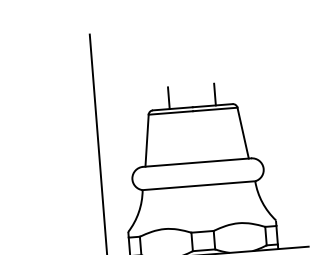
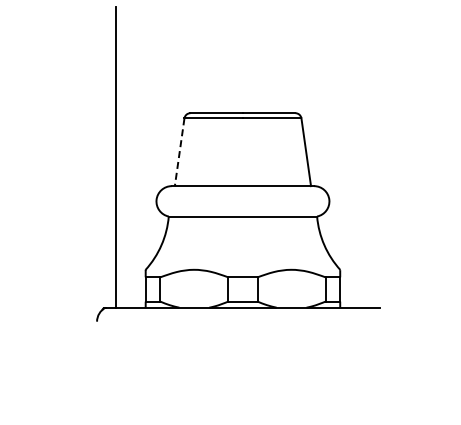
line: (215, 94) -> (273, 98), removed
line: (168, 97) -> (212, 98), removed
line: (146, 140) -> (179, 152), solid -> dashed

